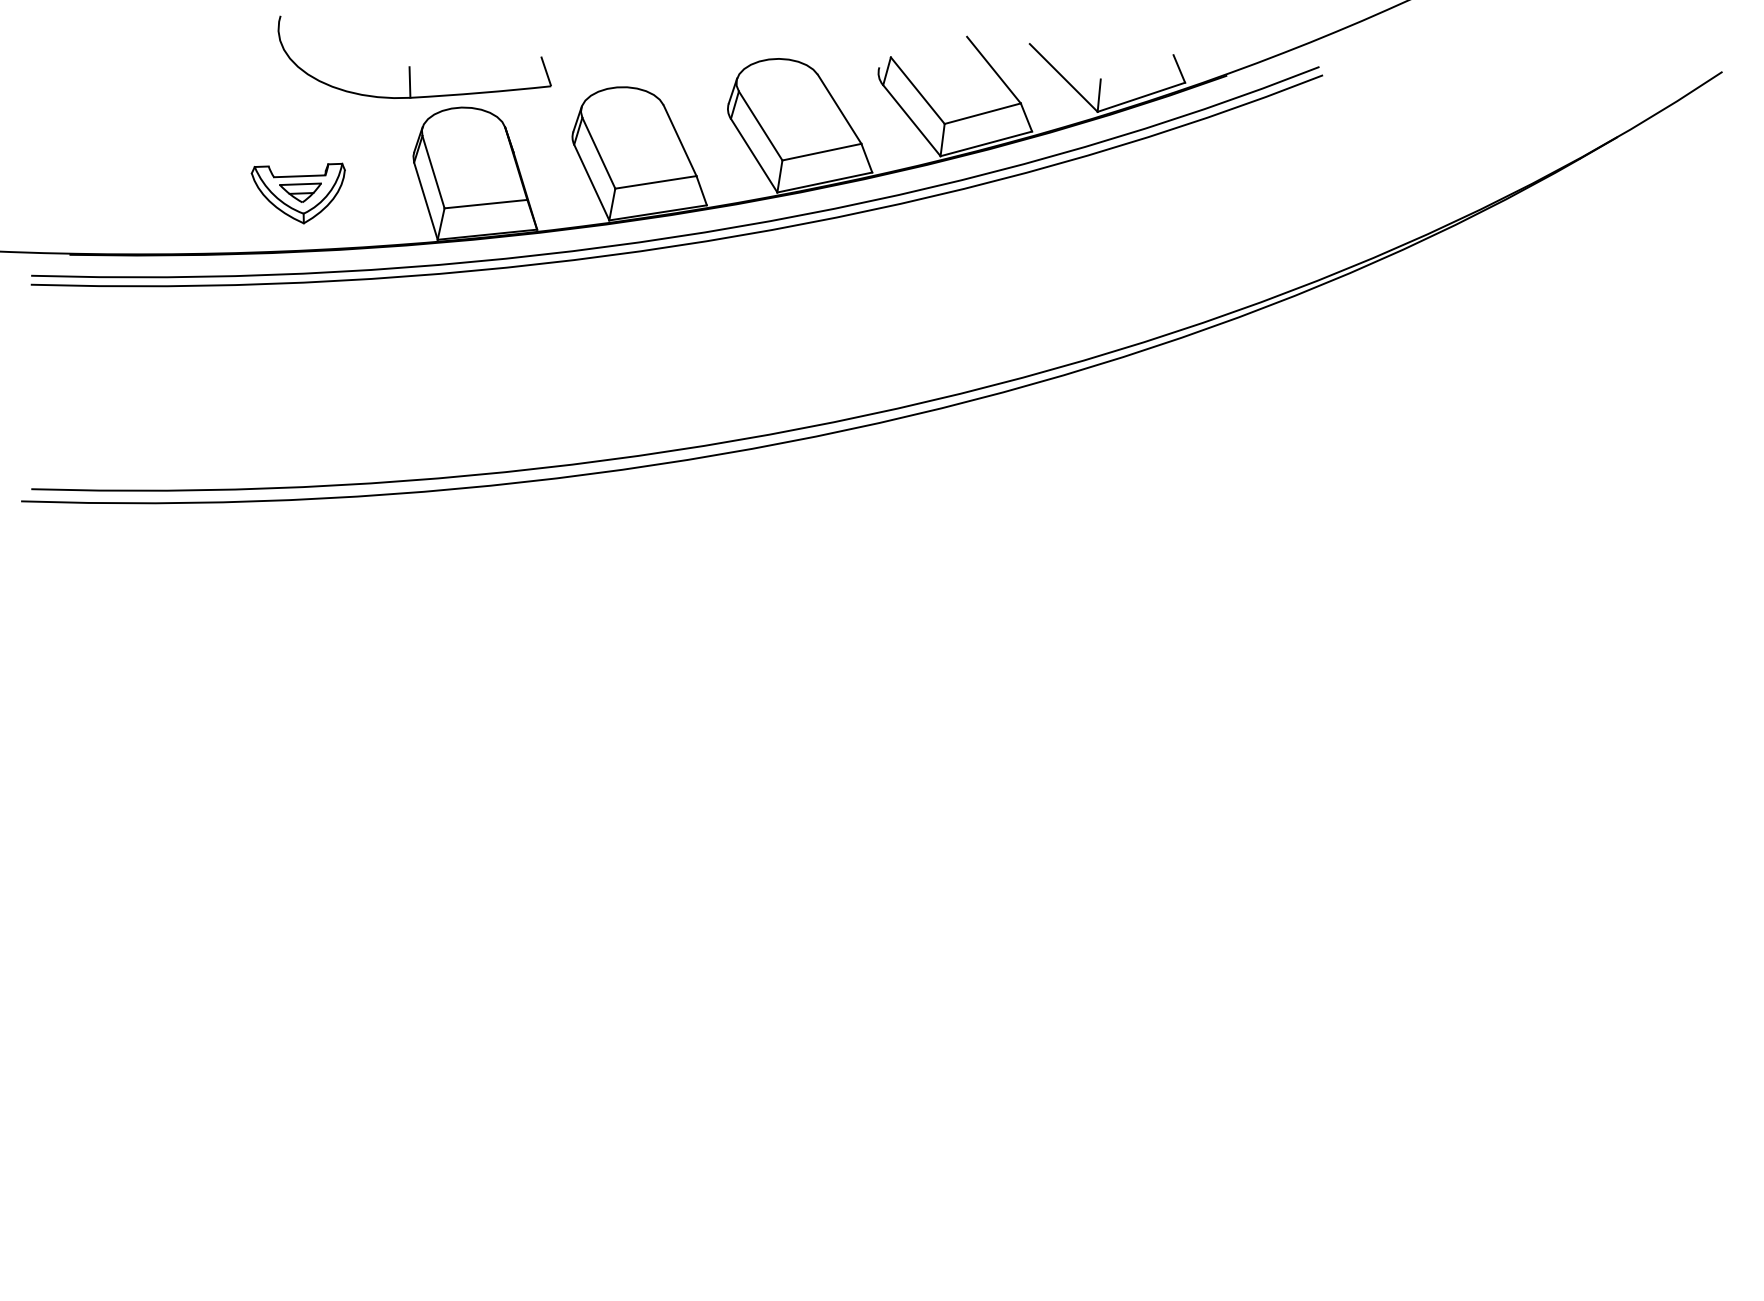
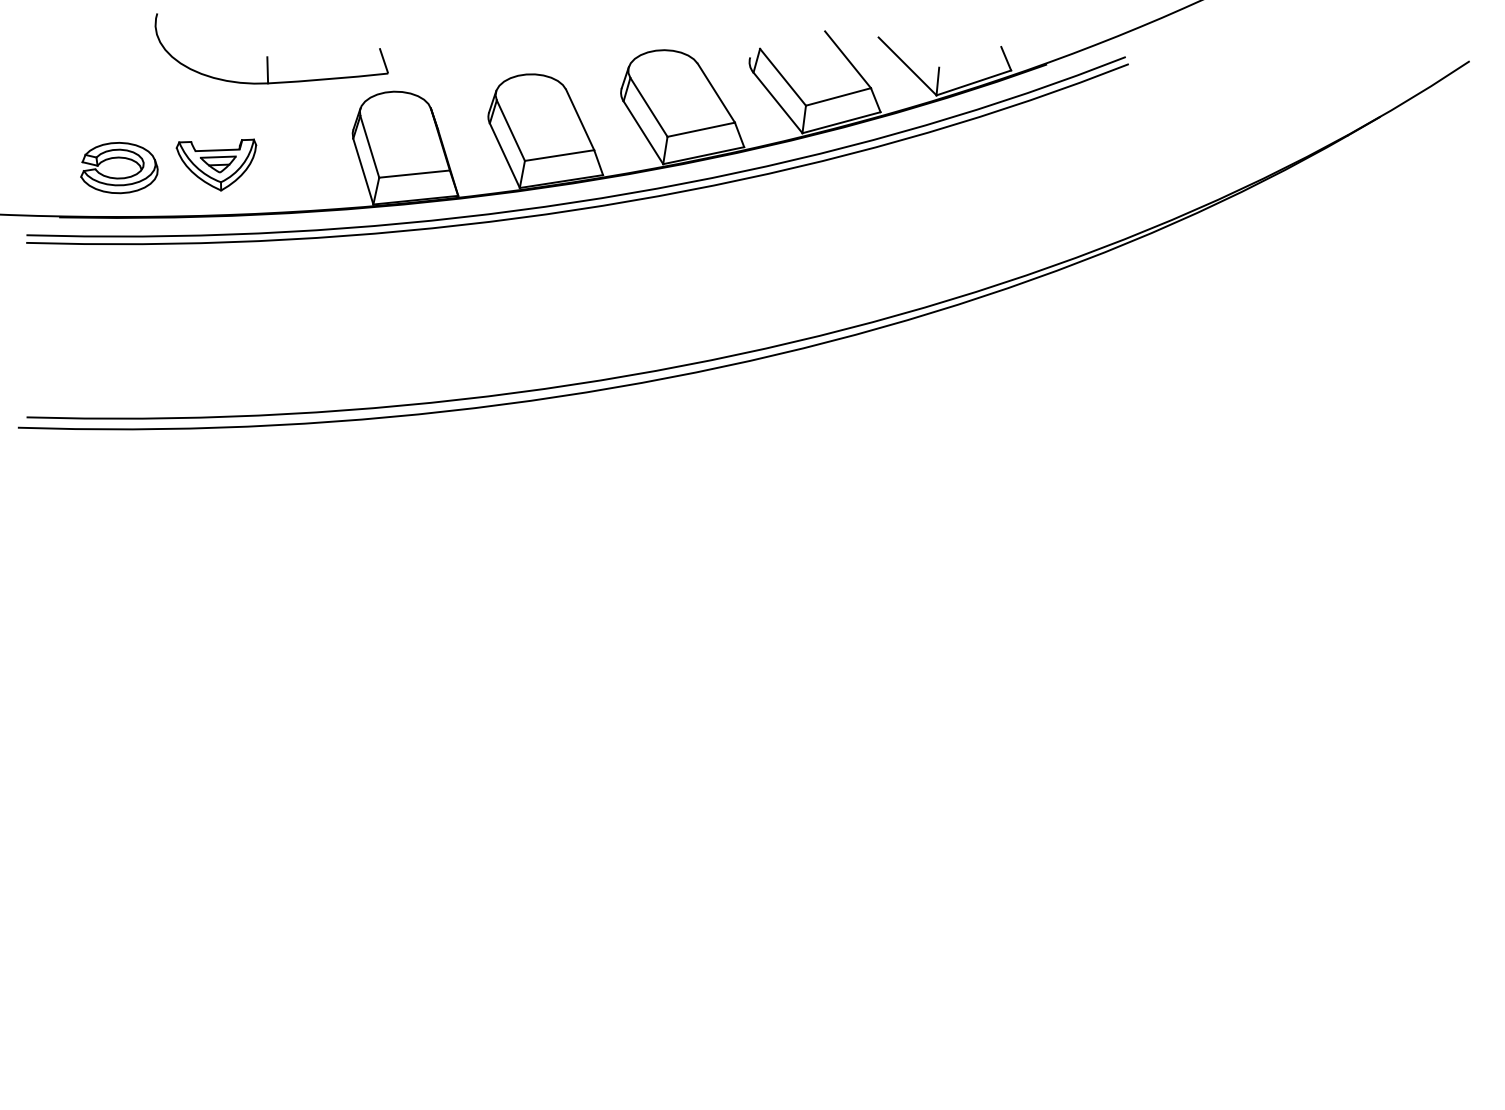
part: (410, 66) -> (268, 56), moved
part: (298, 192) -> (216, 164), moved
part: (140, 208) -> (119, 177), added

